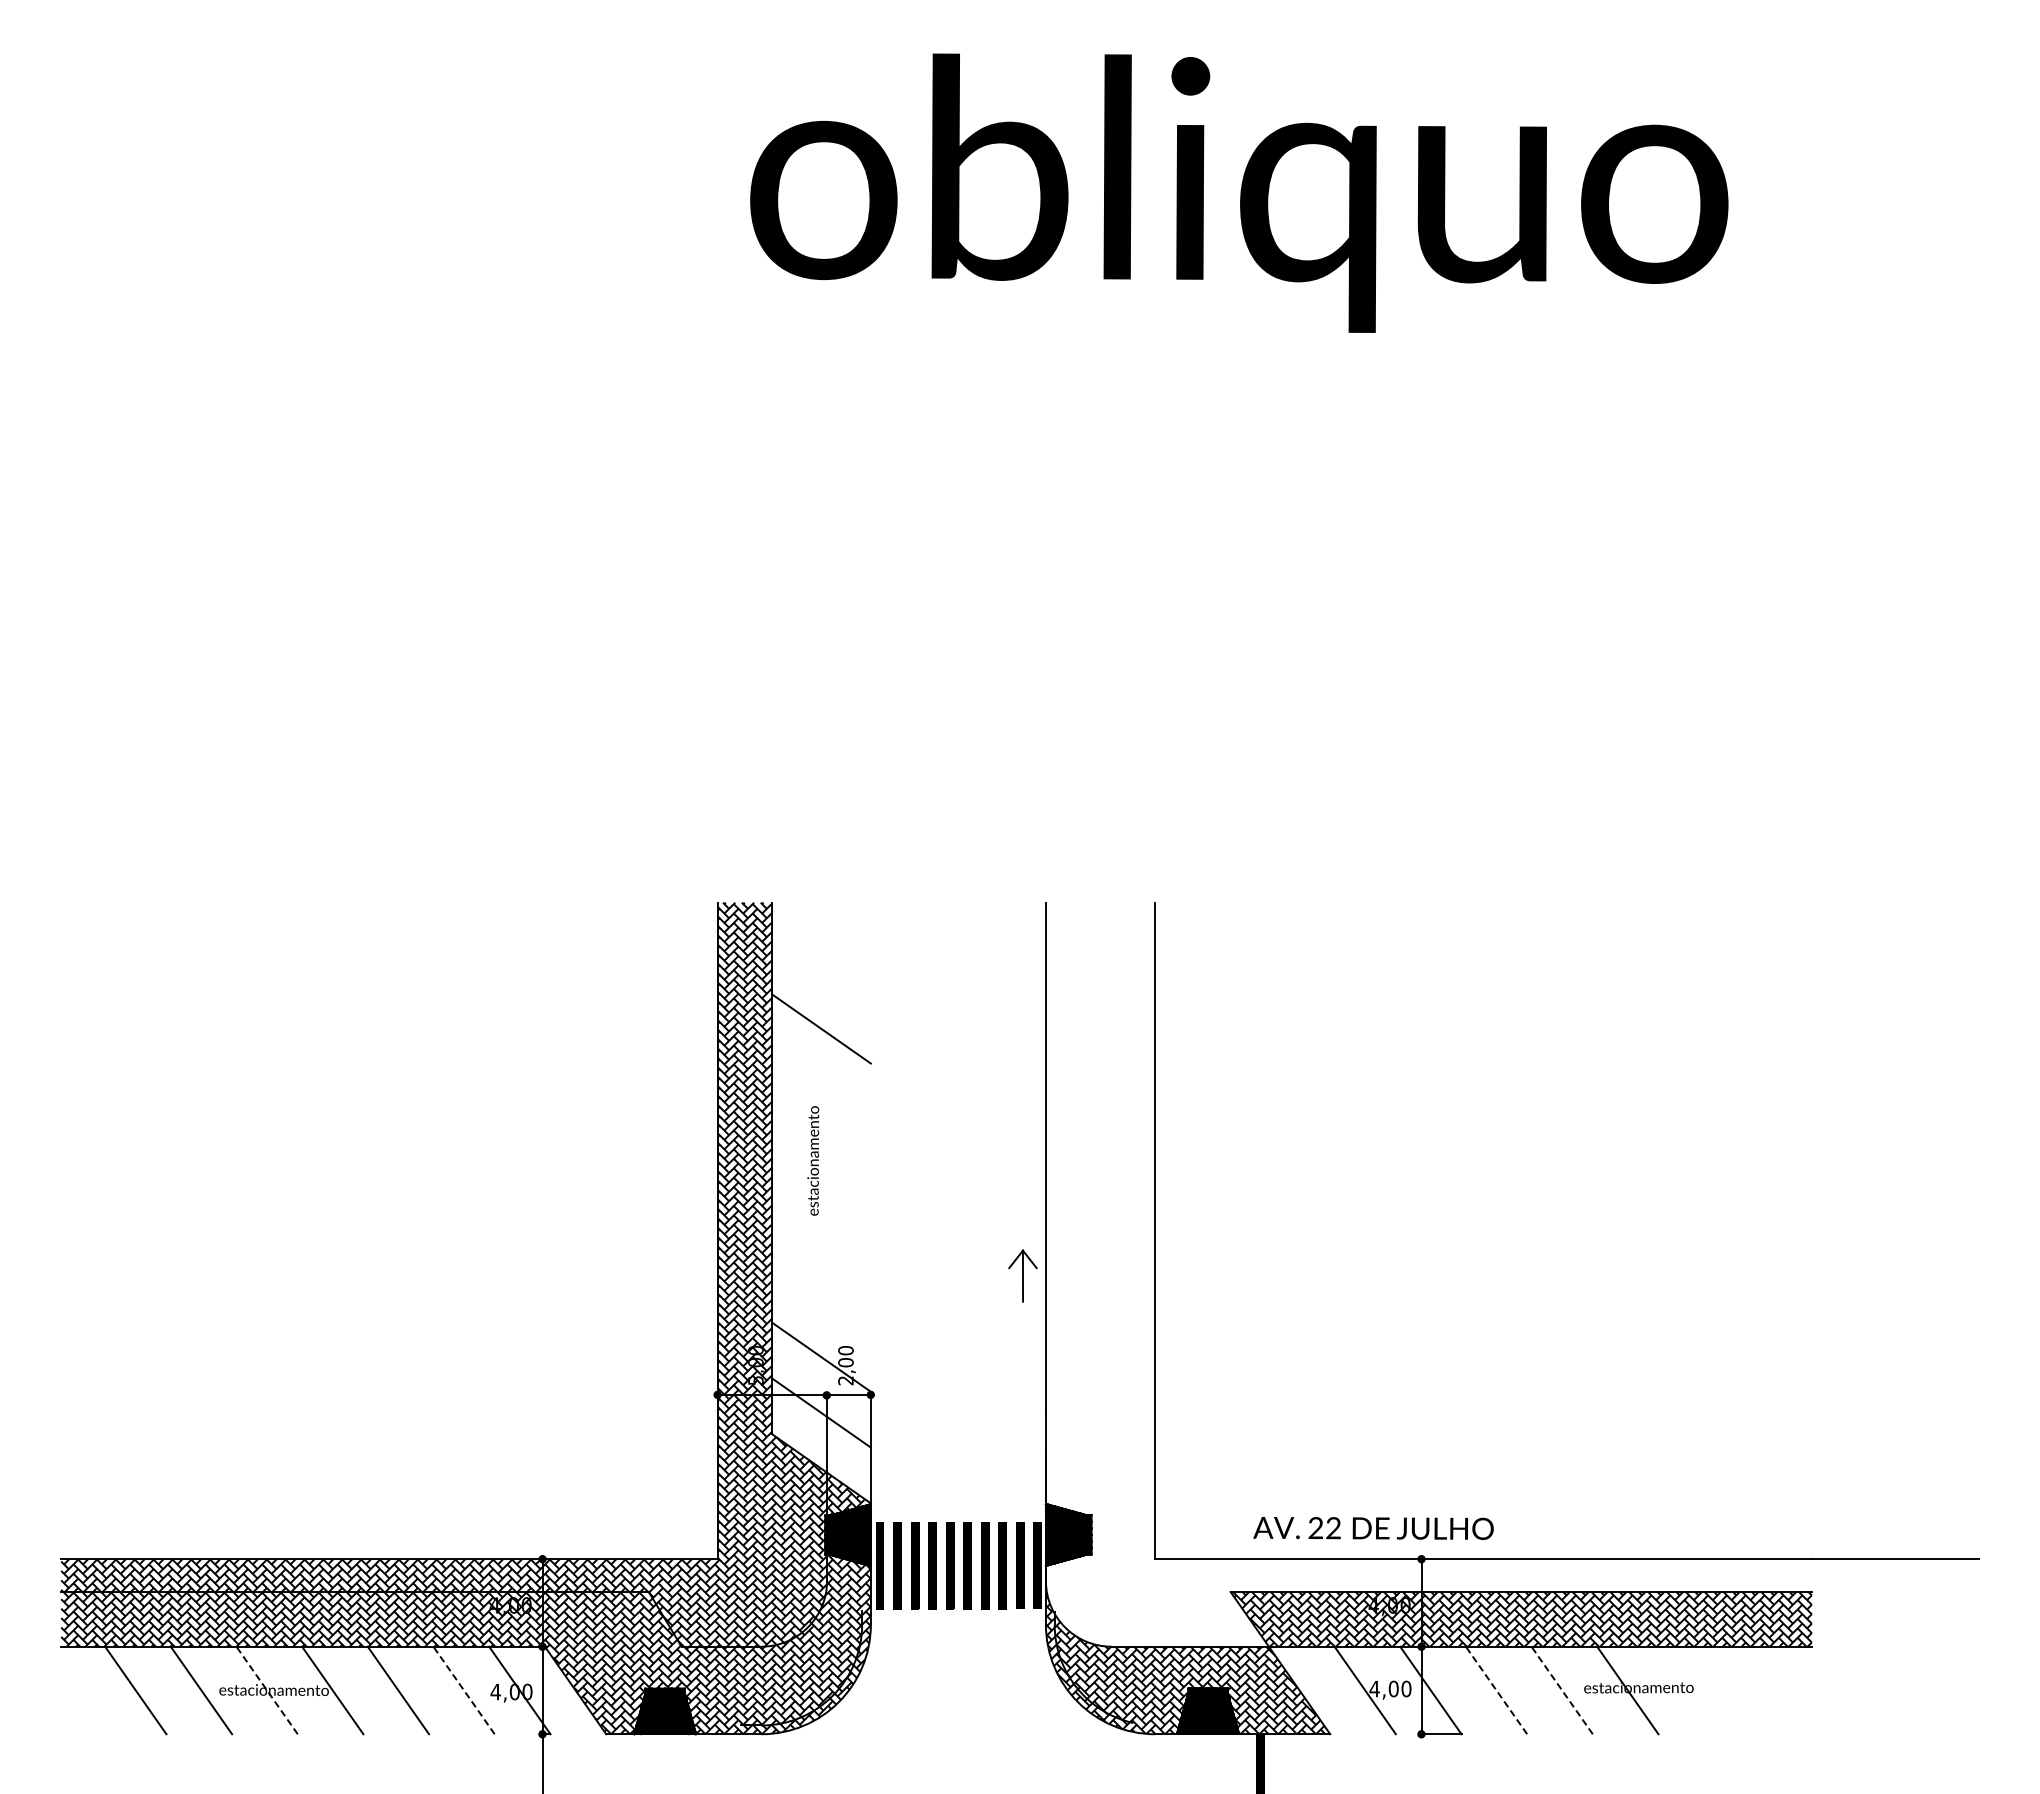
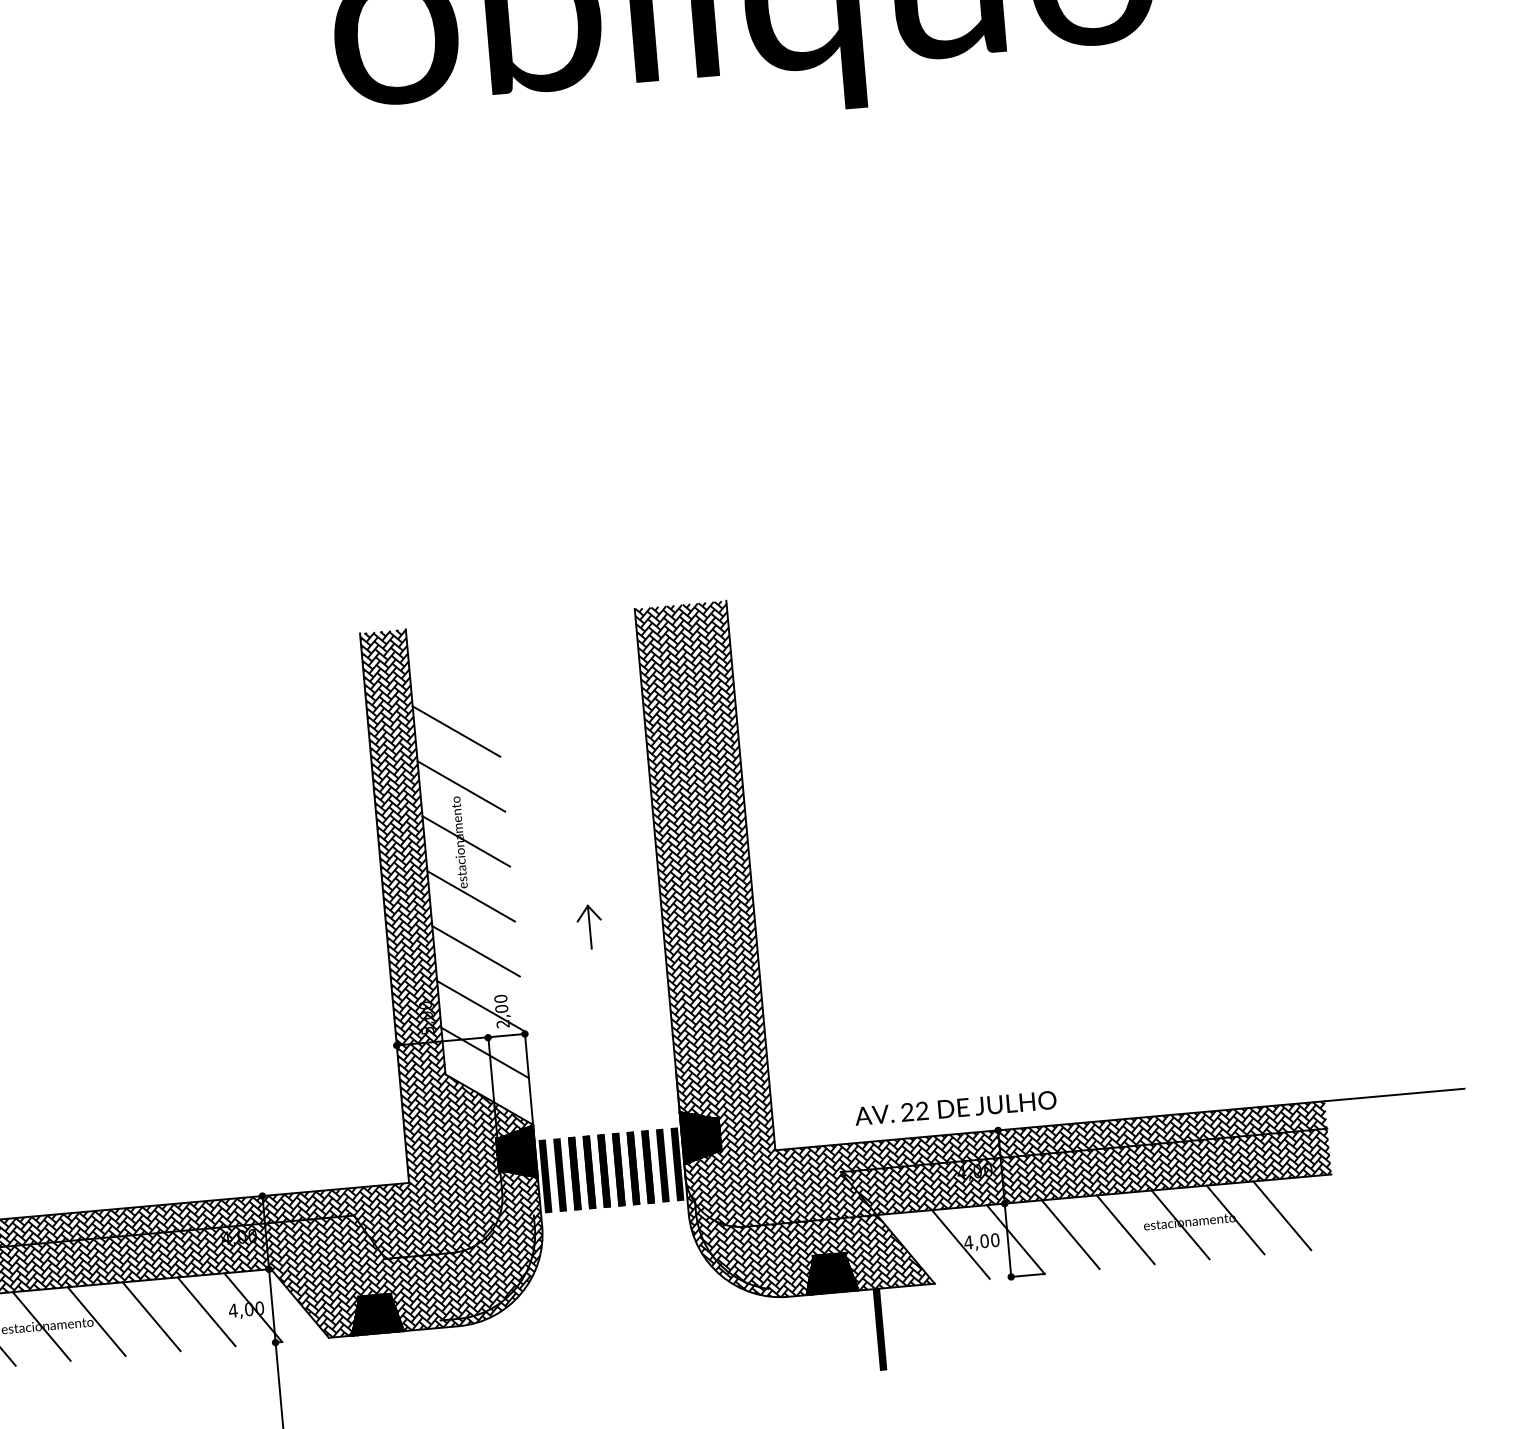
line: (821, 1094) -> (461, 786), added
line: (821, 1159) -> (466, 840), added
line: (821, 1225) -> (471, 895), added
hatch: (1428, 1274) -> (982, 891), added
part: (1022, 1275) -> (589, 926), moved
line: (821, 1291) -> (475, 951), added
line: (266, 1690) -> (41, 1326), dashed -> solid
line: (463, 1690) -> (206, 1311), dashed -> solid
line: (1496, 1690) -> (1070, 1234), dashed -> solid
line: (1561, 1690) -> (1125, 1229), dashed -> solid
line: (1693, 1690) -> (1235, 1219), added
line: (1748, 1690) -> (1281, 1215), added

